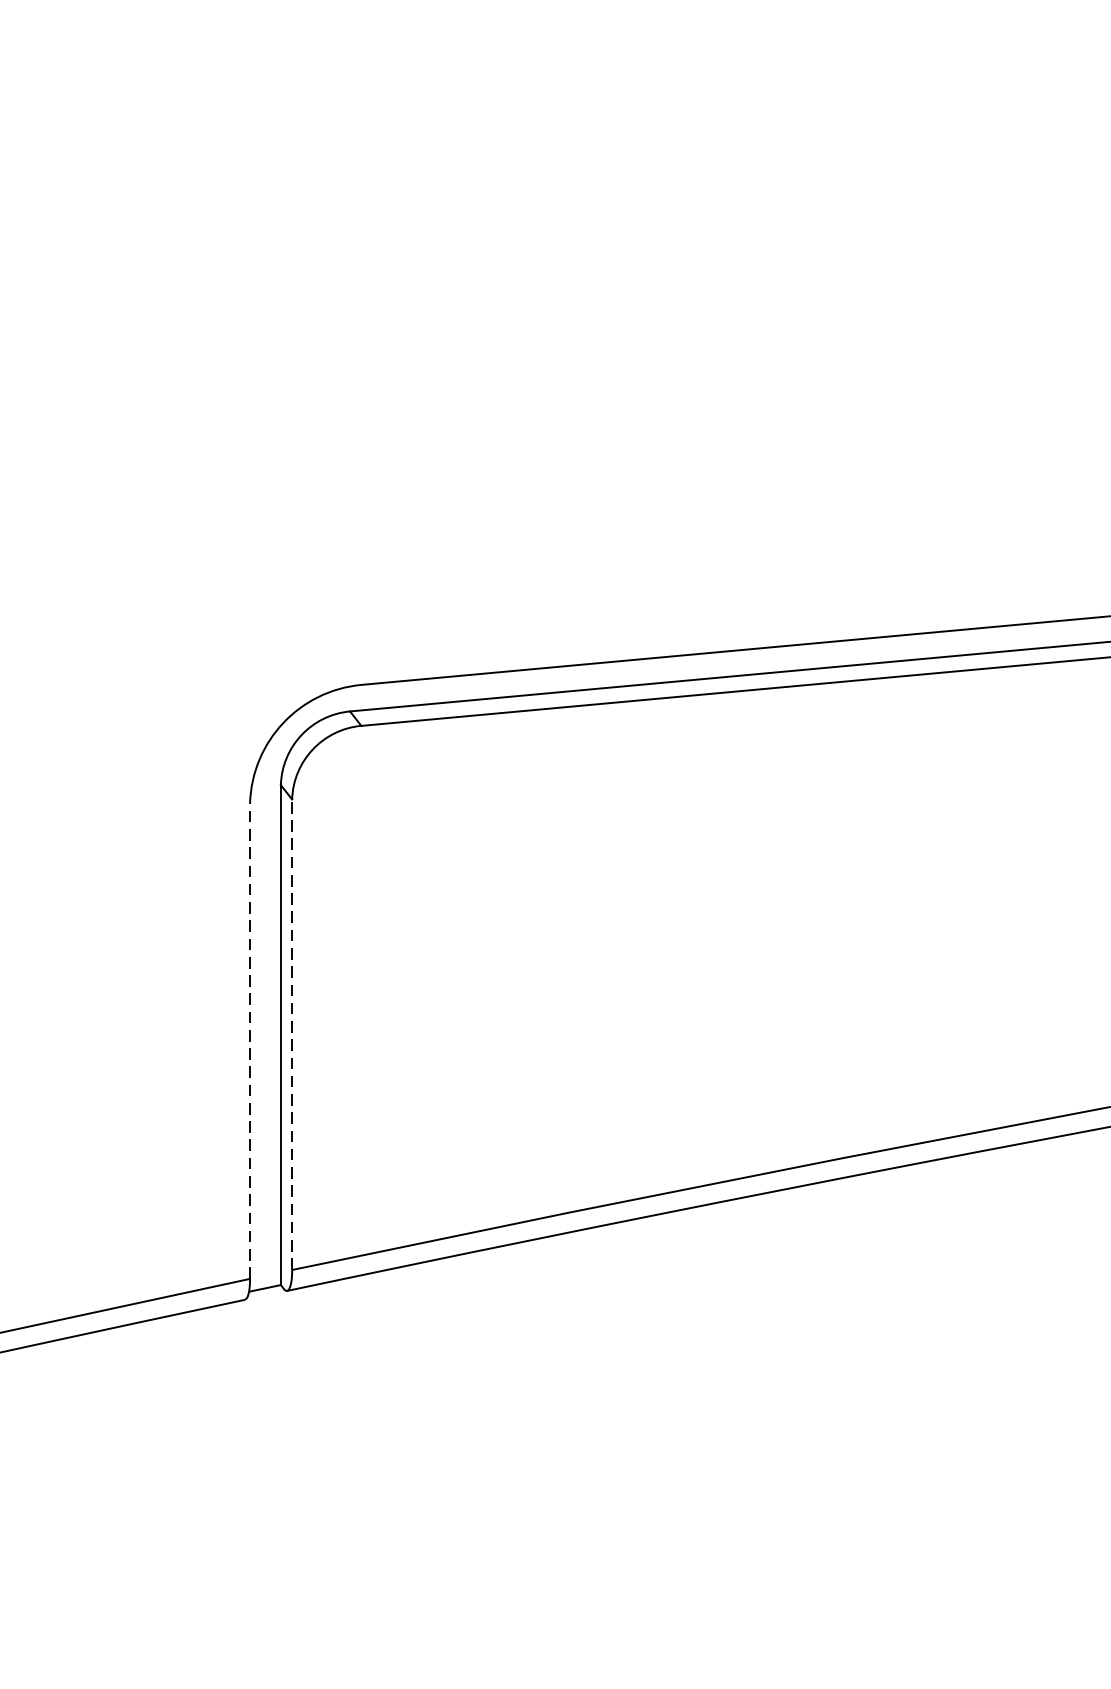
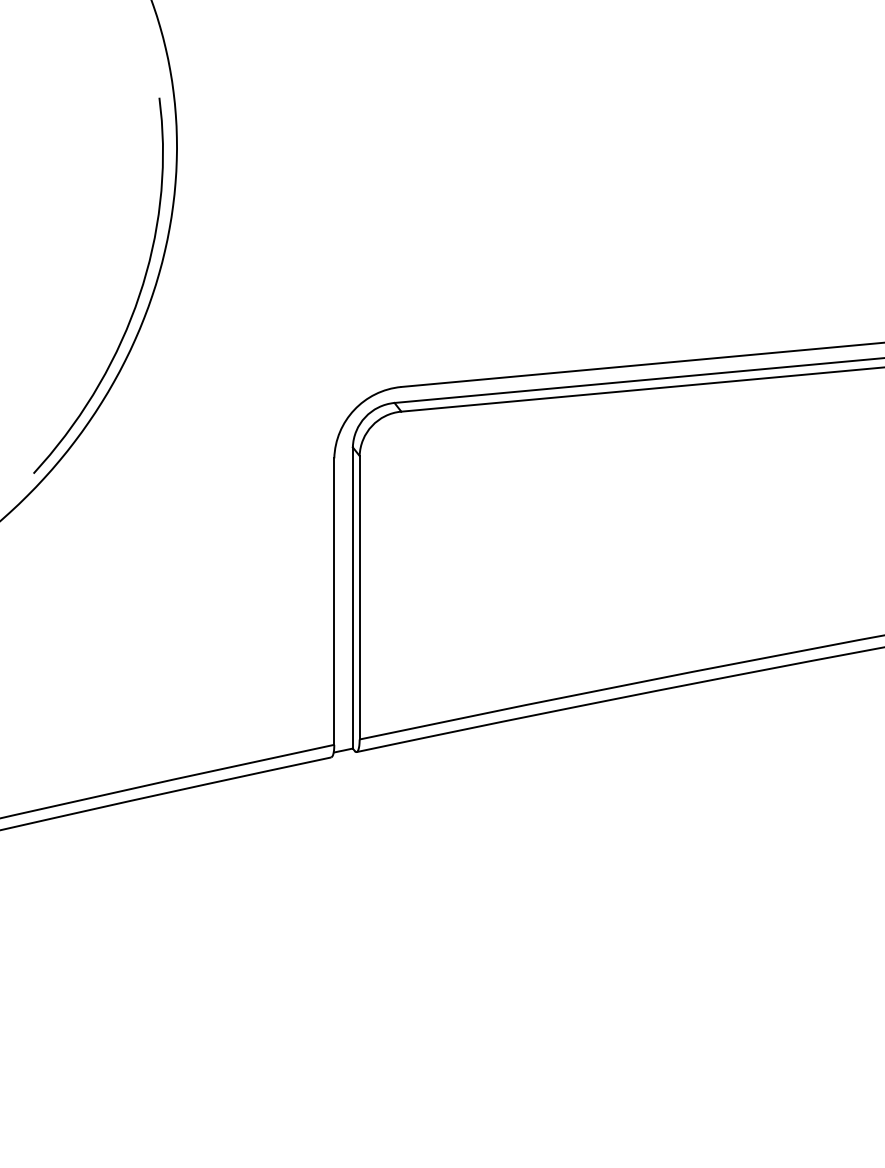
line: (291, 1034) -> (359, 597), dashed -> solid
line: (250, 1040) -> (334, 601), dashed -> solid

